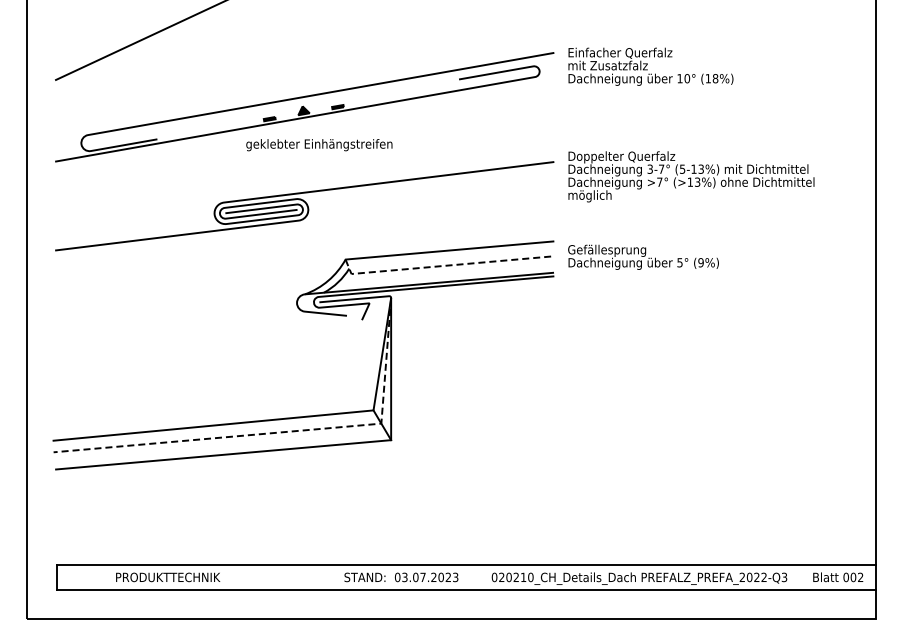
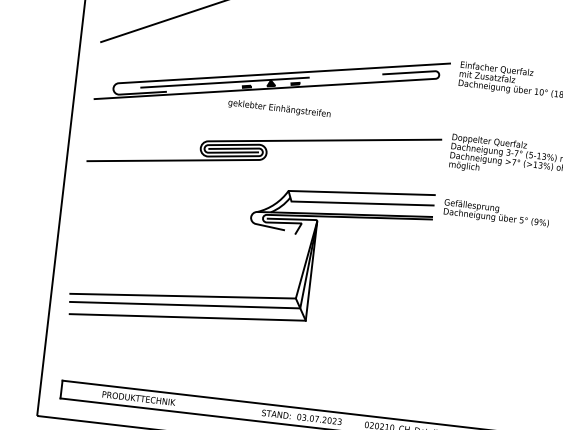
line: (237, 116) -> (224, 82), added
line: (444, 265) -> (357, 203), dashed -> solid
line: (281, 432) -> (229, 306), dashed -> solid

